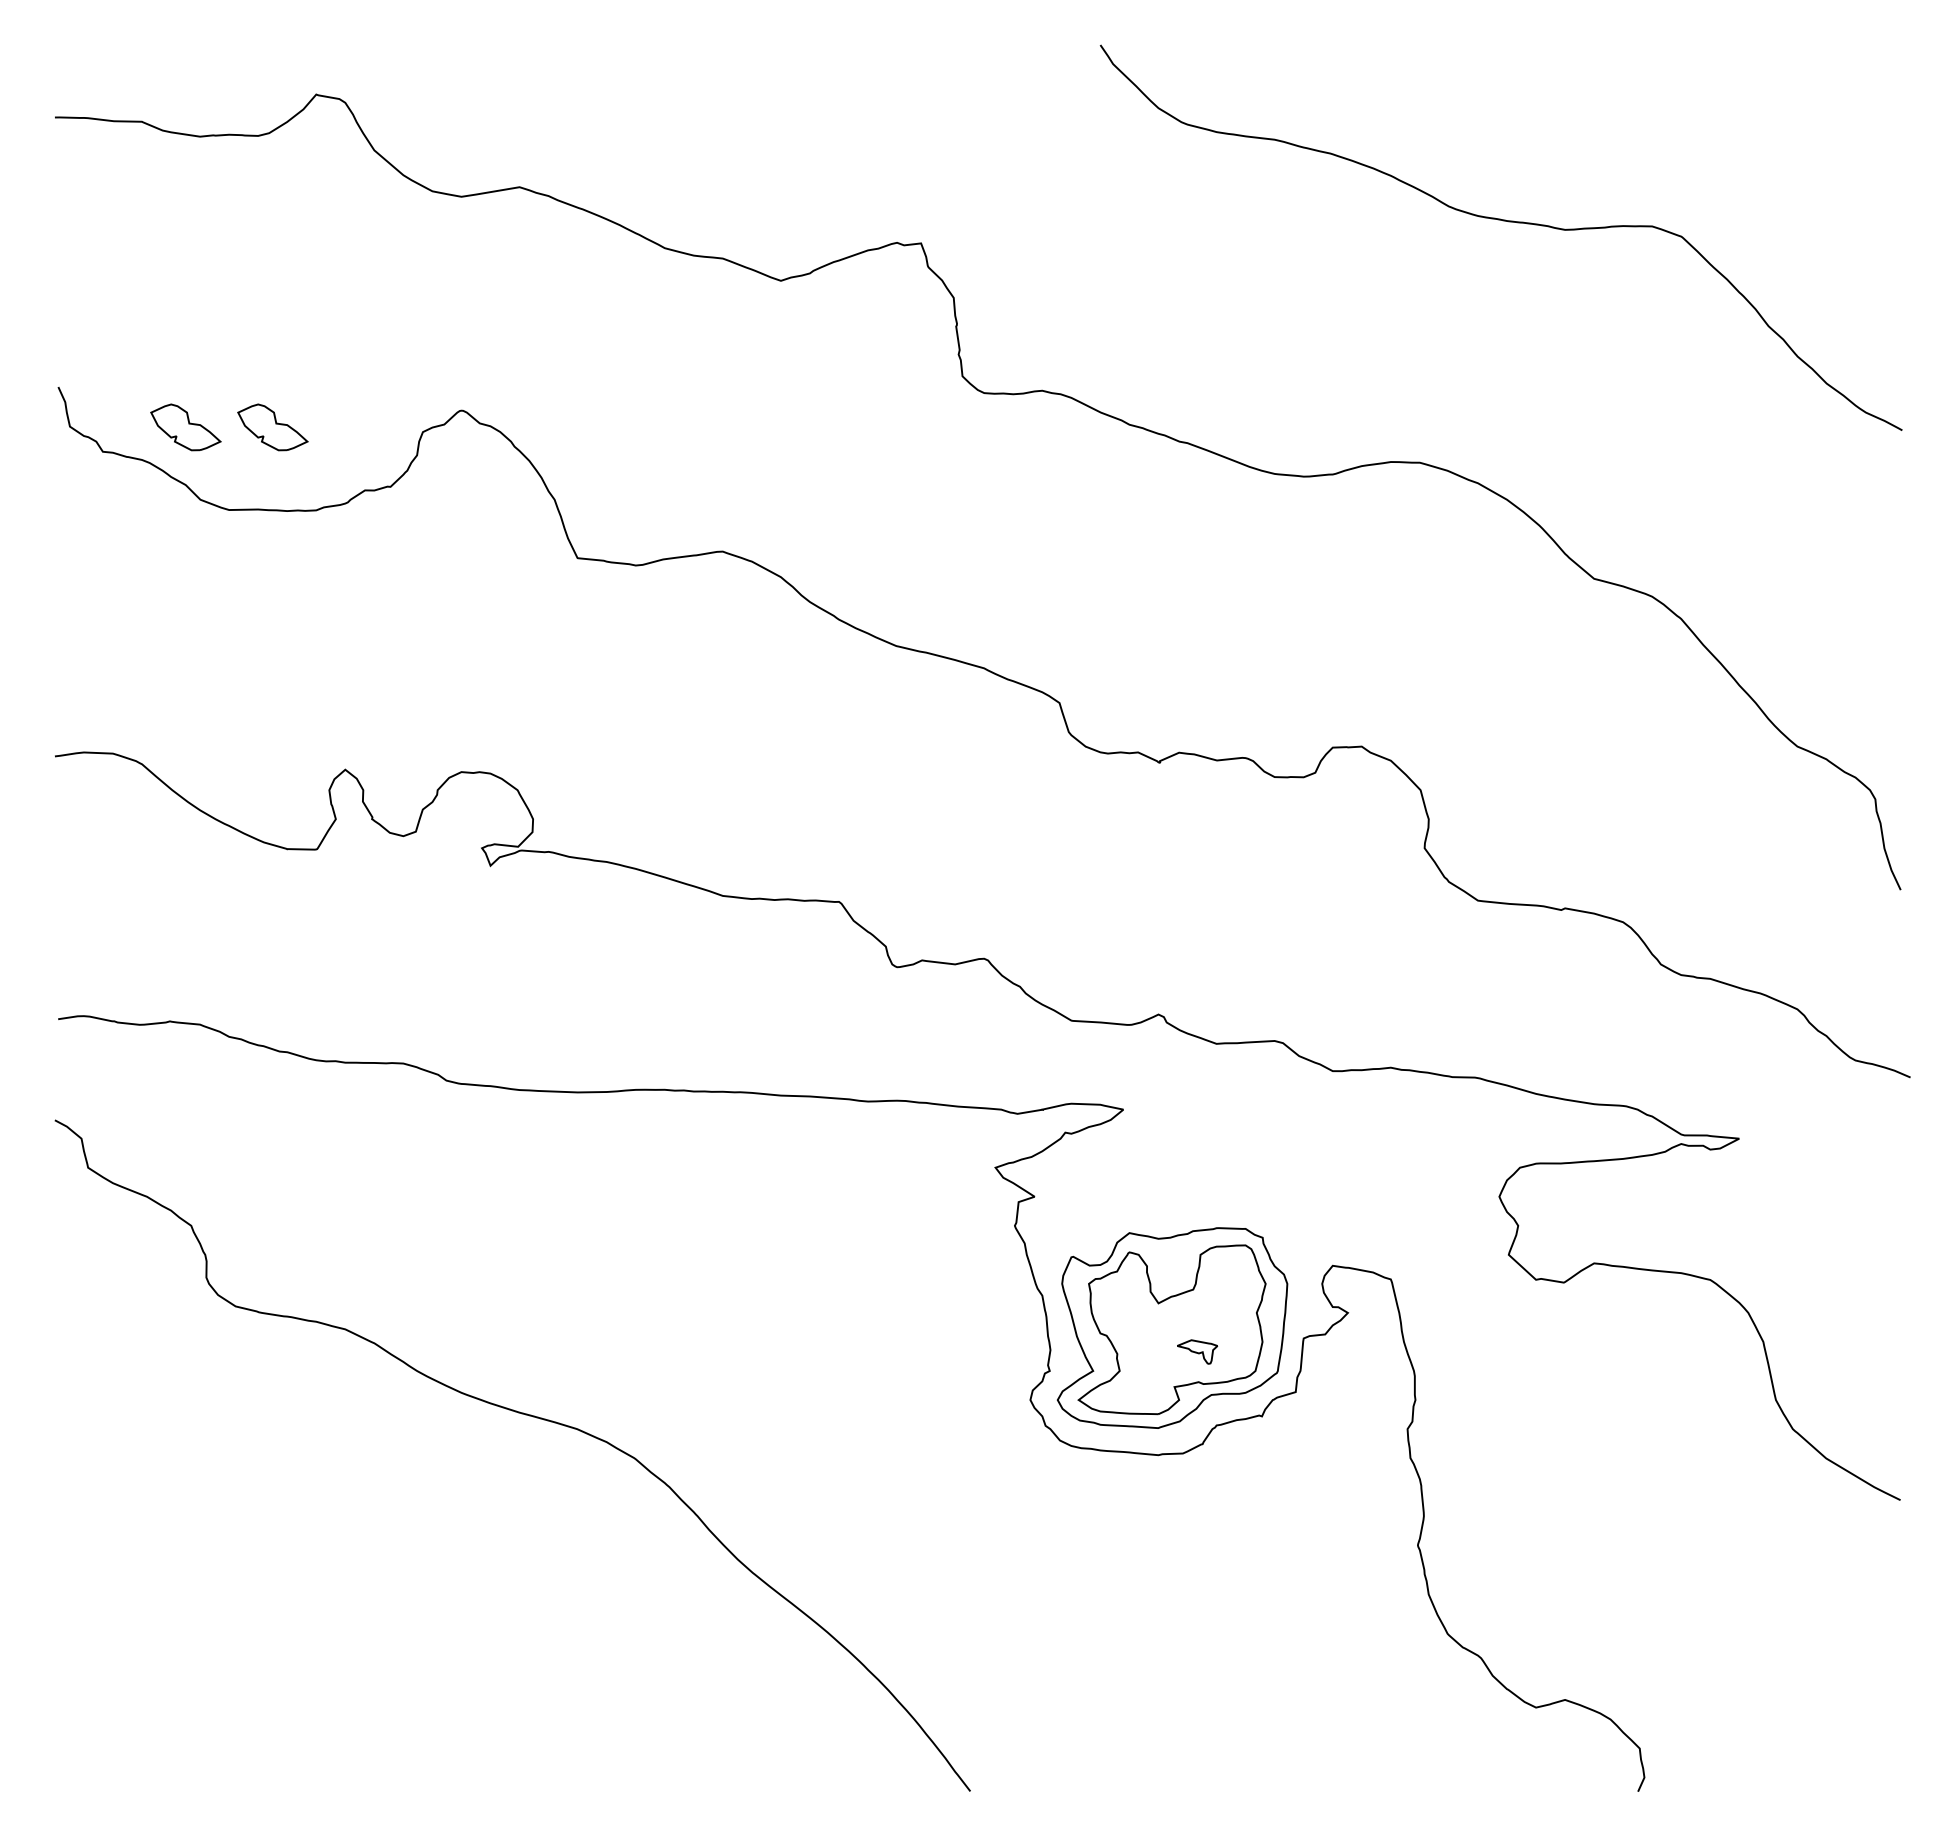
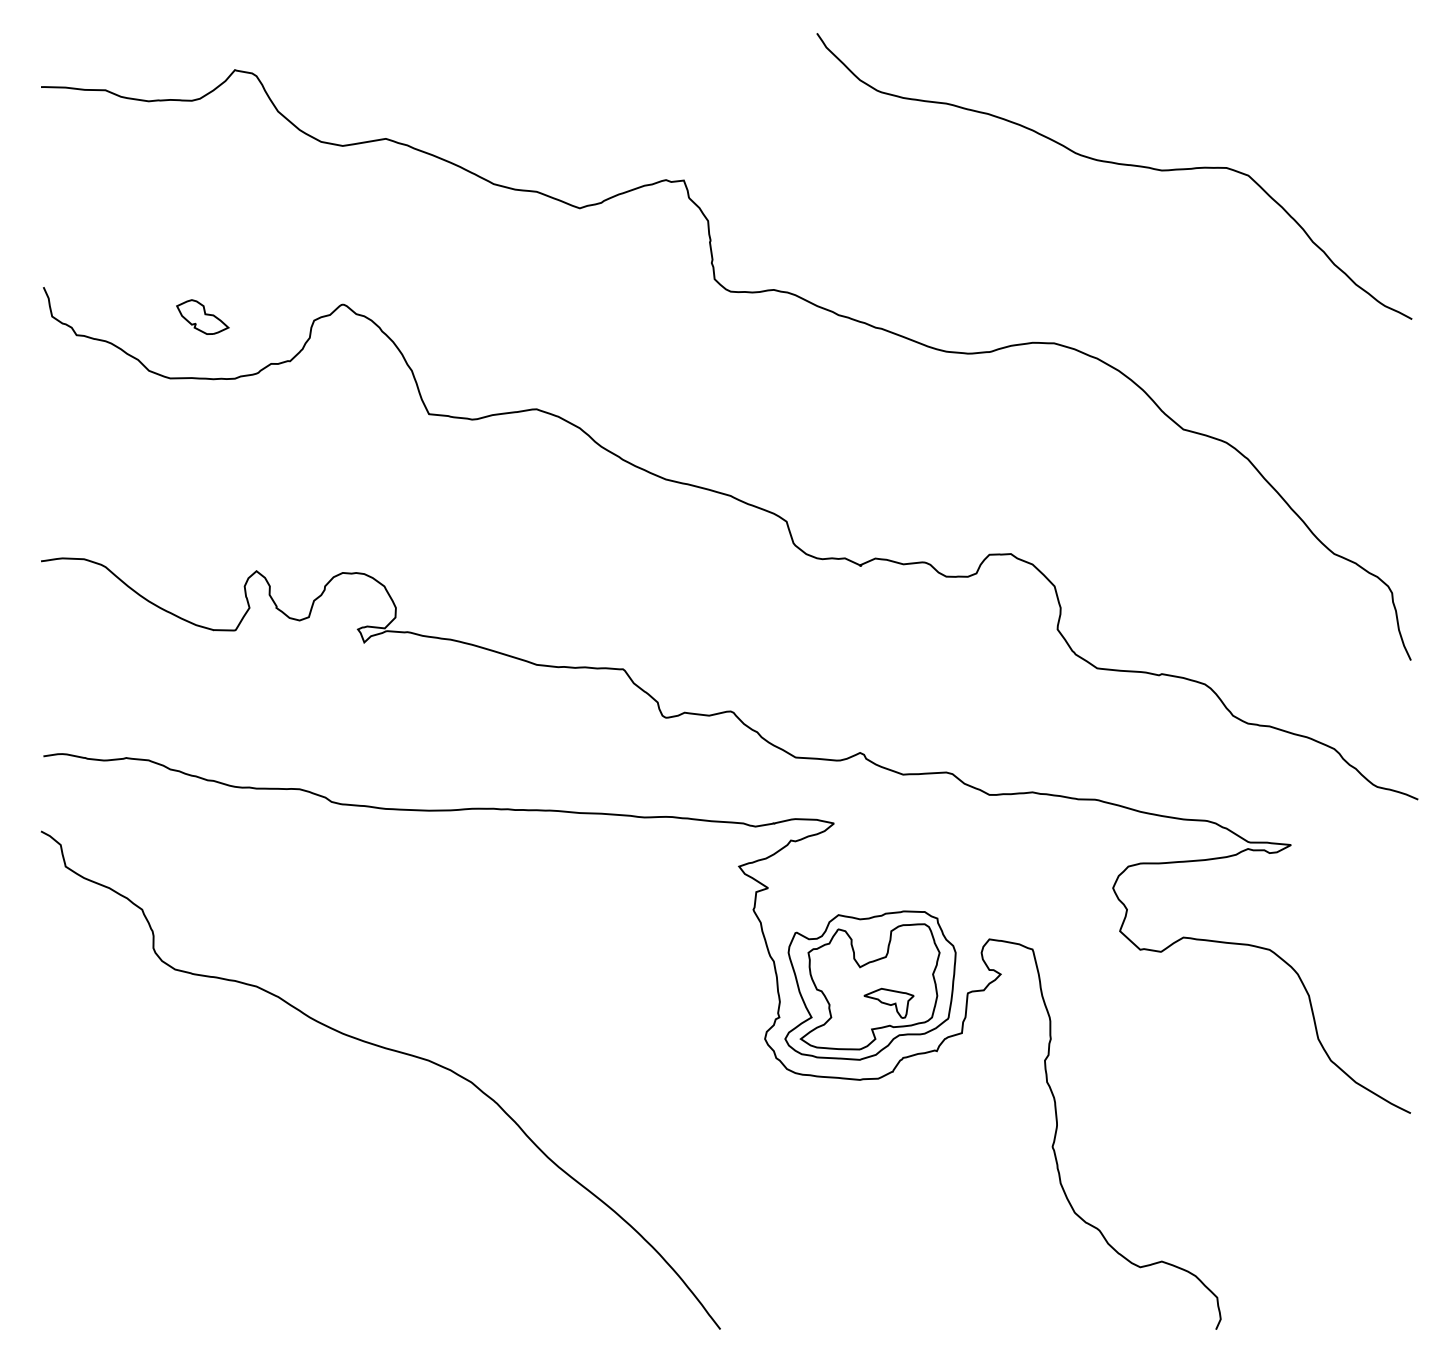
part: (185, 427) -> (137, 317), removed
part: (1197, 1351) -> (889, 1002), size x1.67

